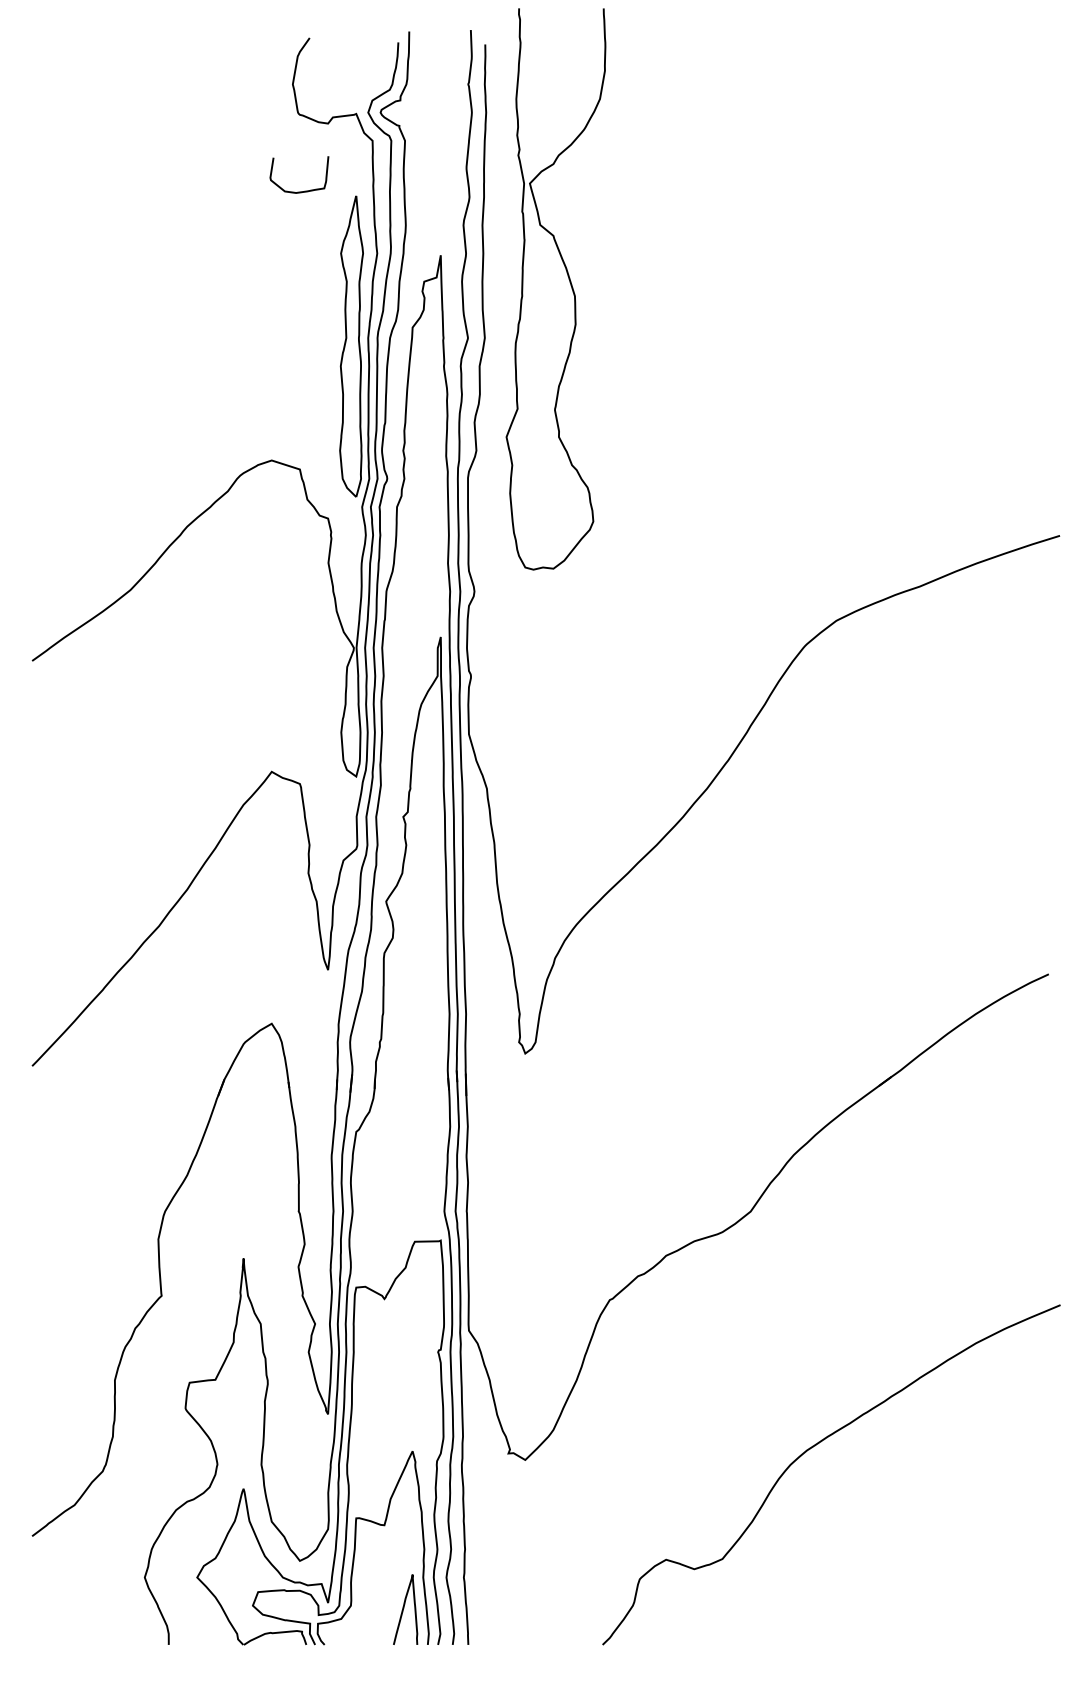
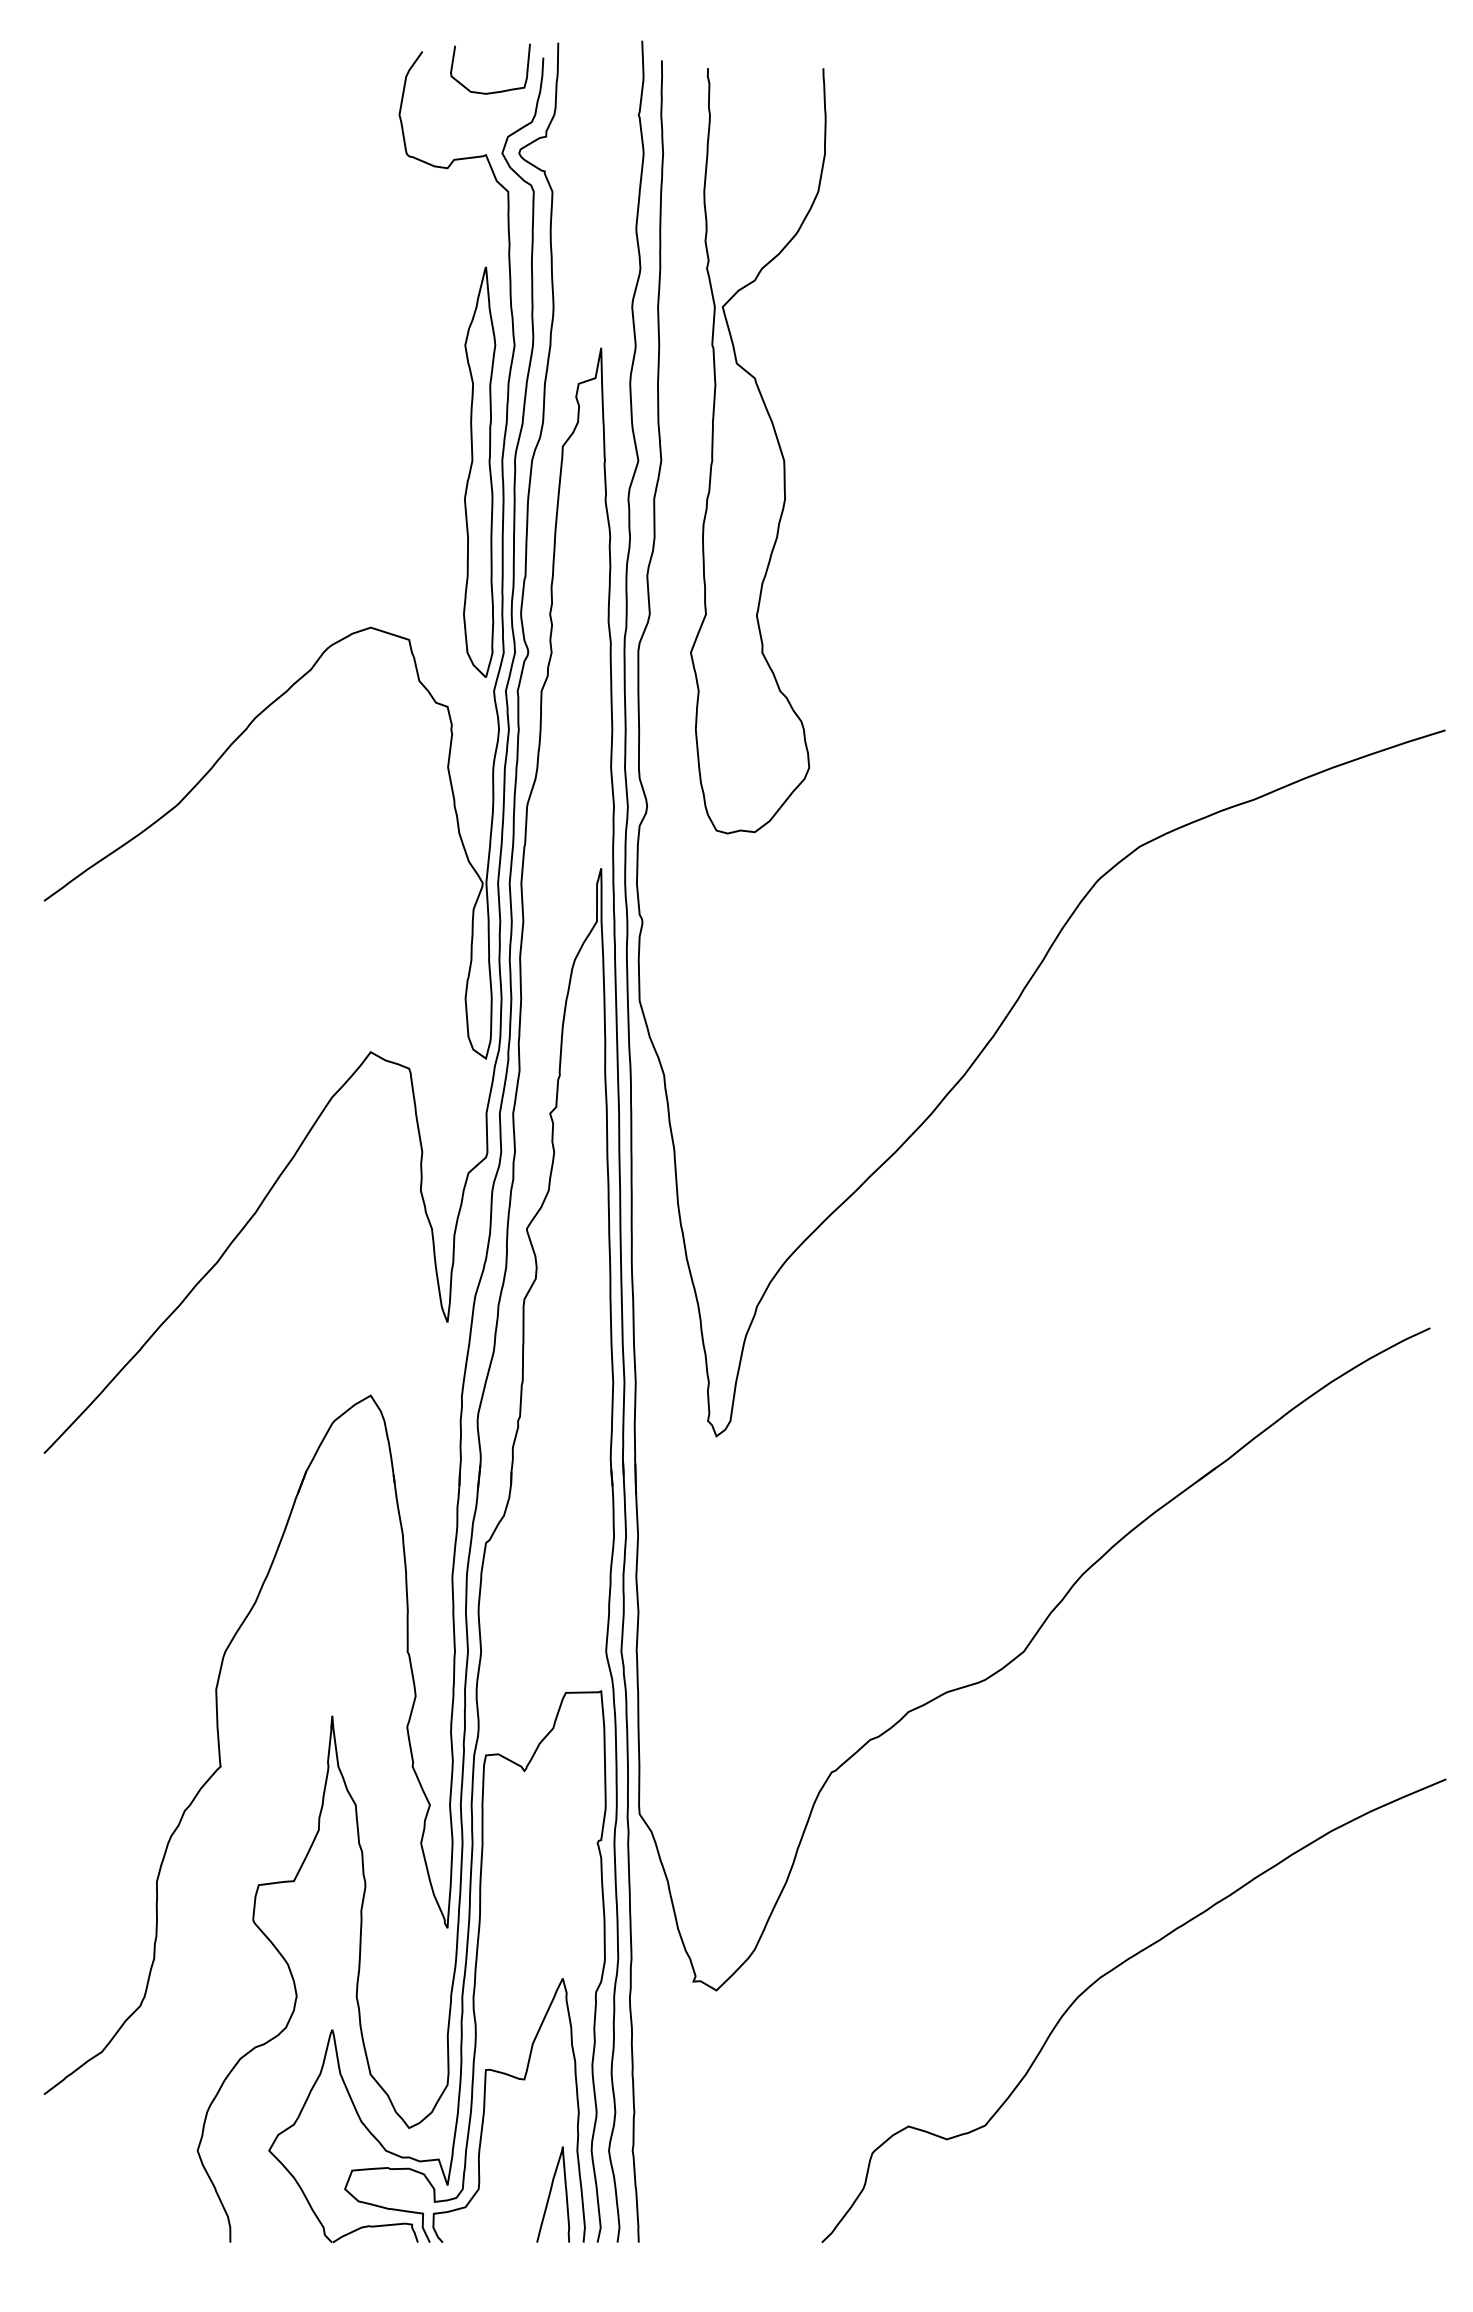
curve: (301, 191) -> (493, 91), moved
curve: (570, 283) -> (777, 443), moved

